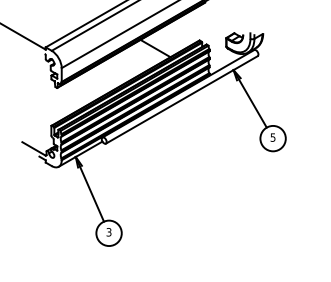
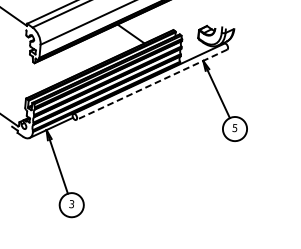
line: (181, 99) -> (151, 84), solid -> dashed

